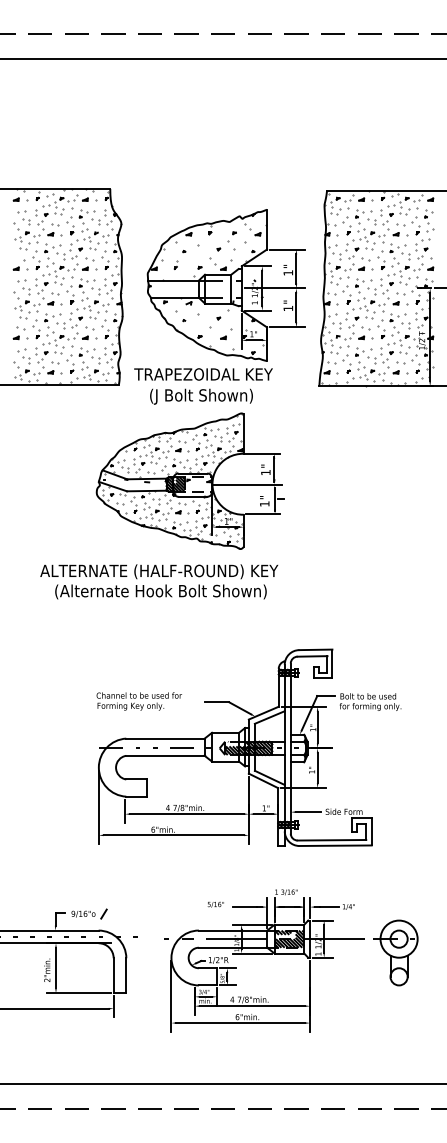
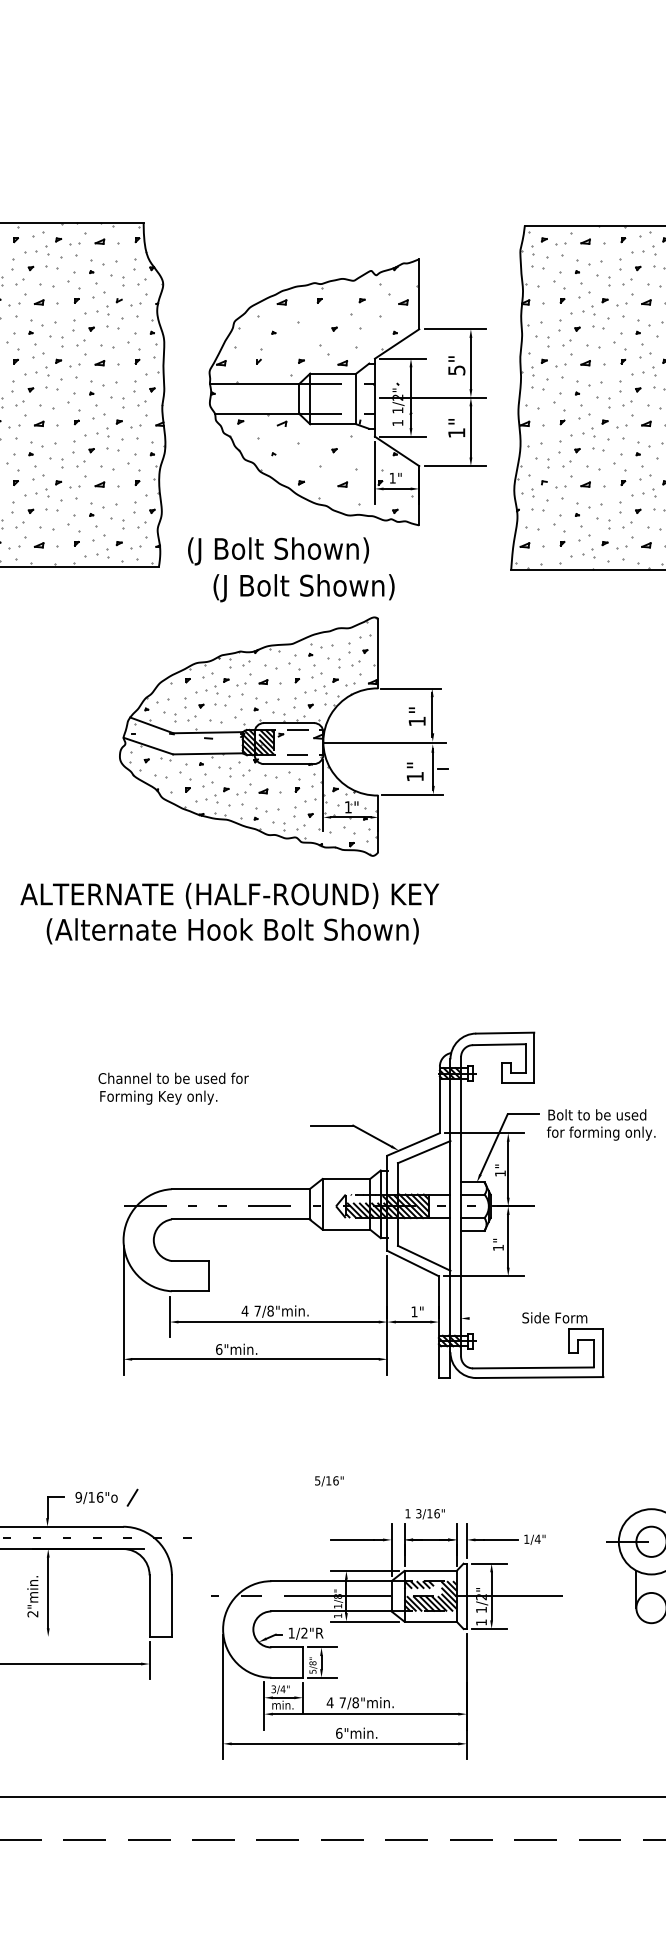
text: (288, 272) -> (457, 369), 1" -> 5"
text: (203, 375) -> (307, 550), TRAPEZOIDAL KEY -> (J Bolt Shown)
text: (138, 701) -> (172, 1088), moved
line: (308, 812) -> (492, 1319), removed
part: (264, 960) -> (386, 1633), moved
line: (78, 993) -> (87, 1637), removed

